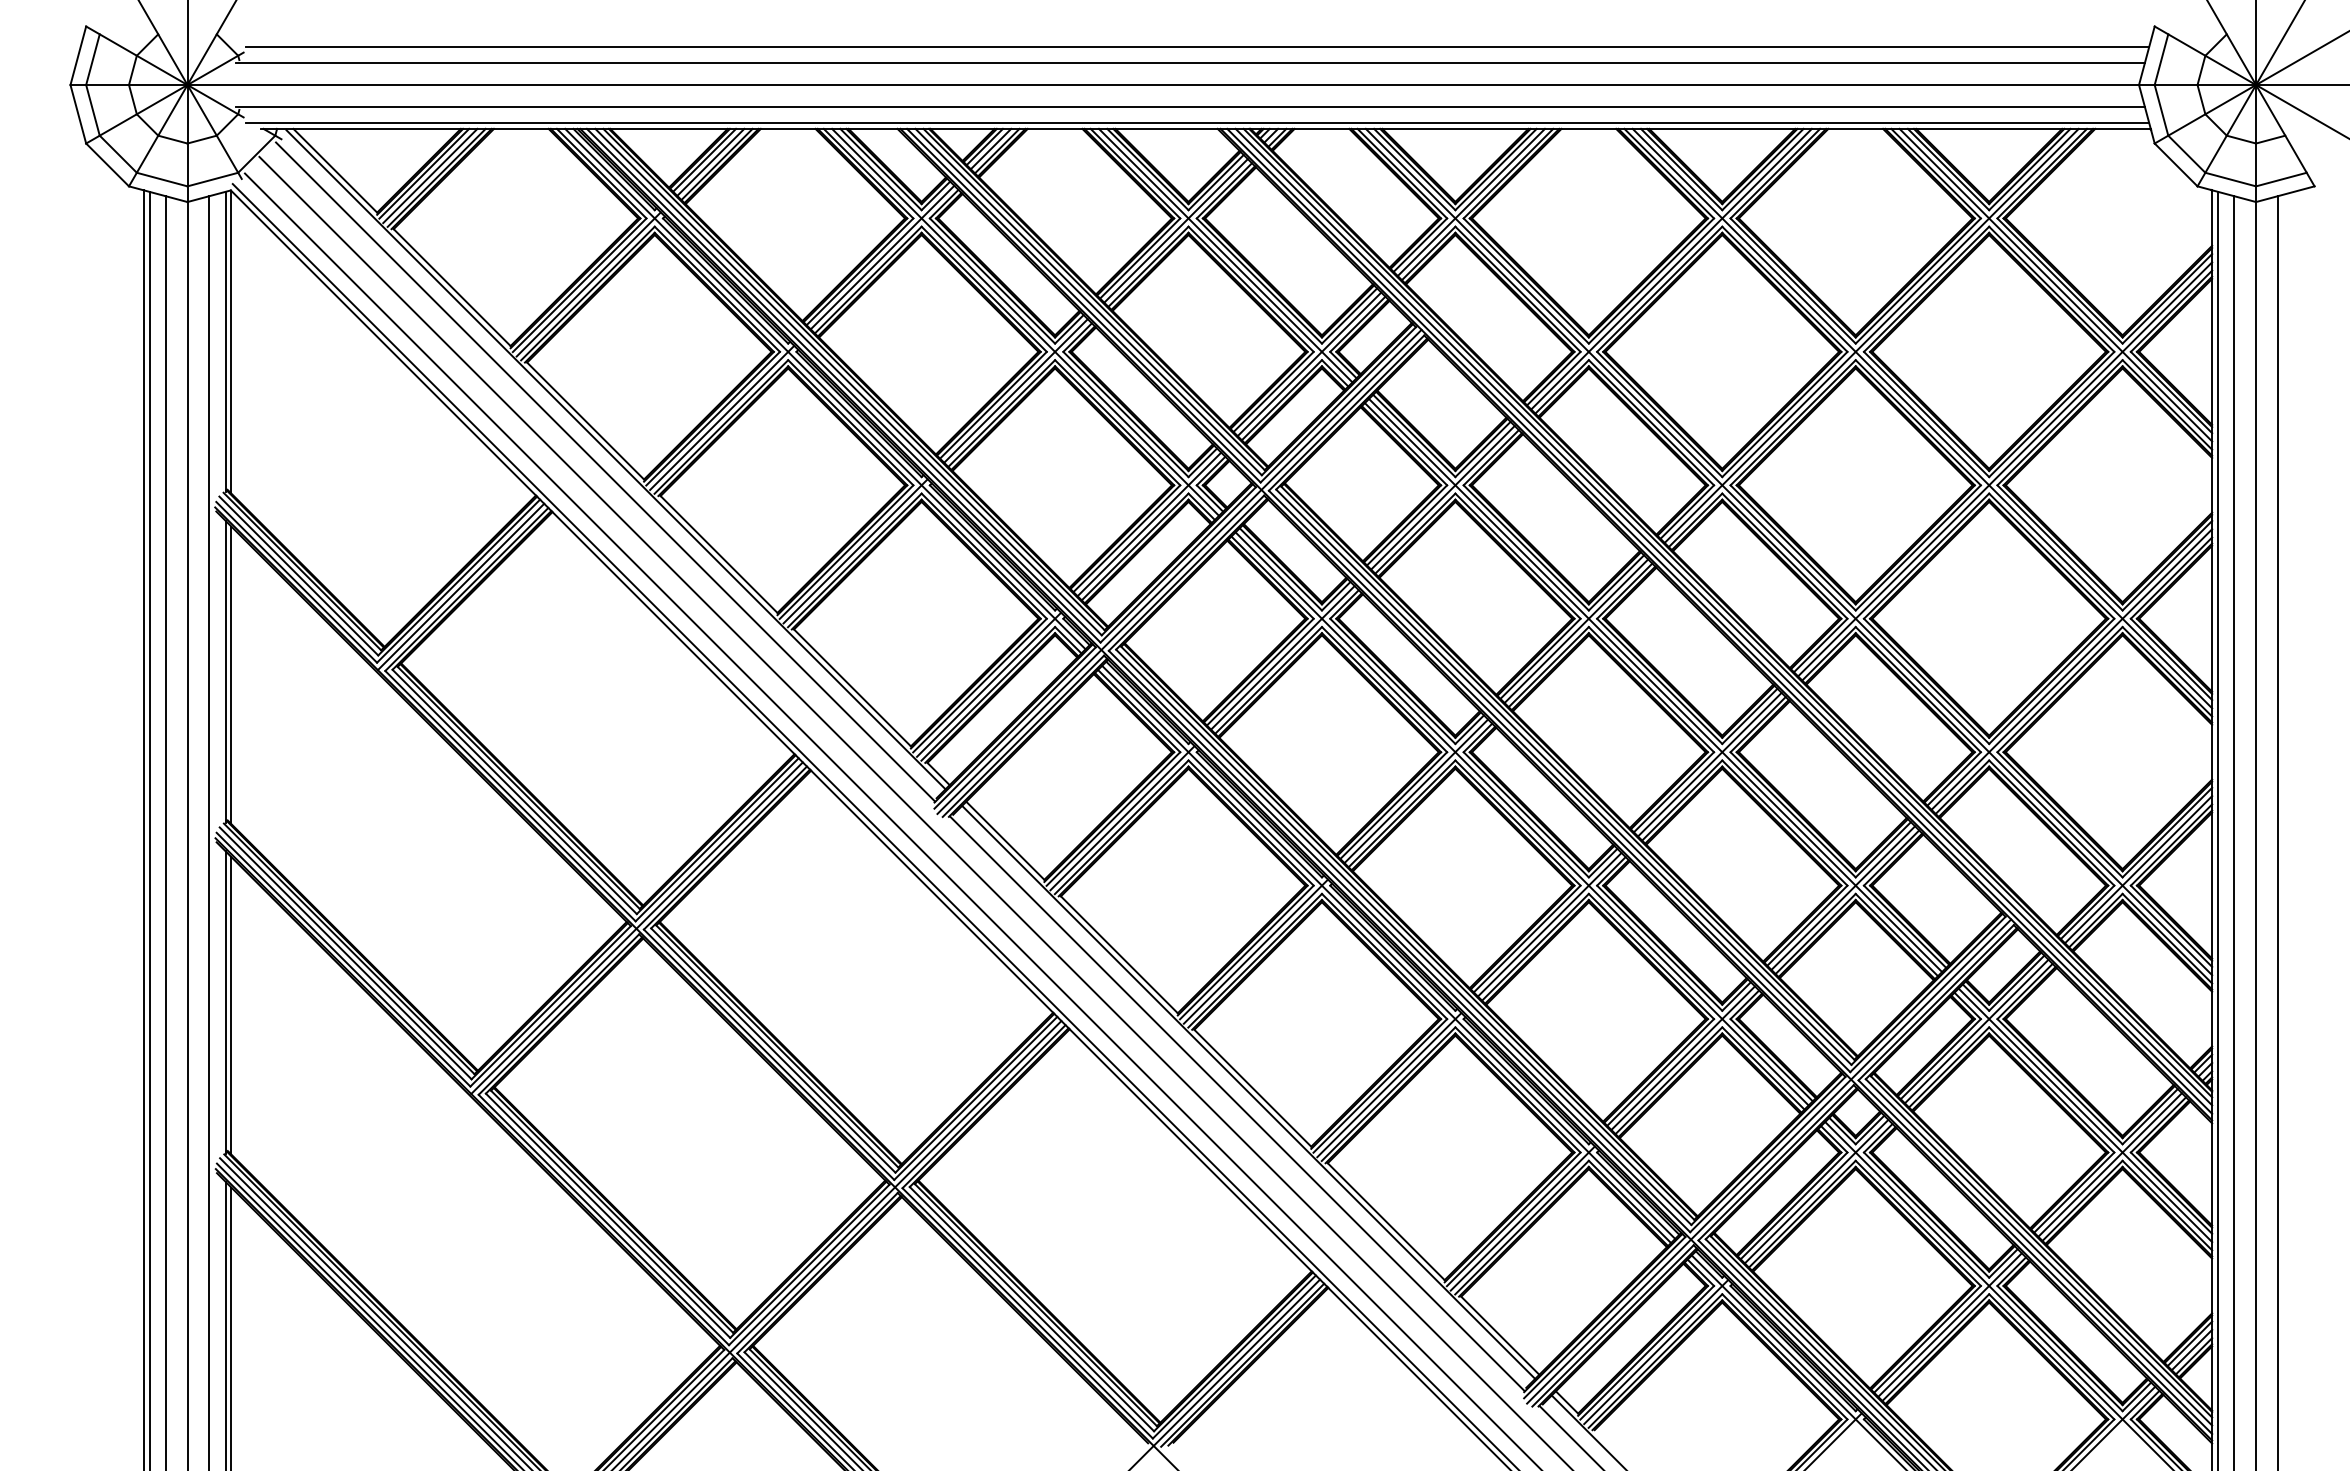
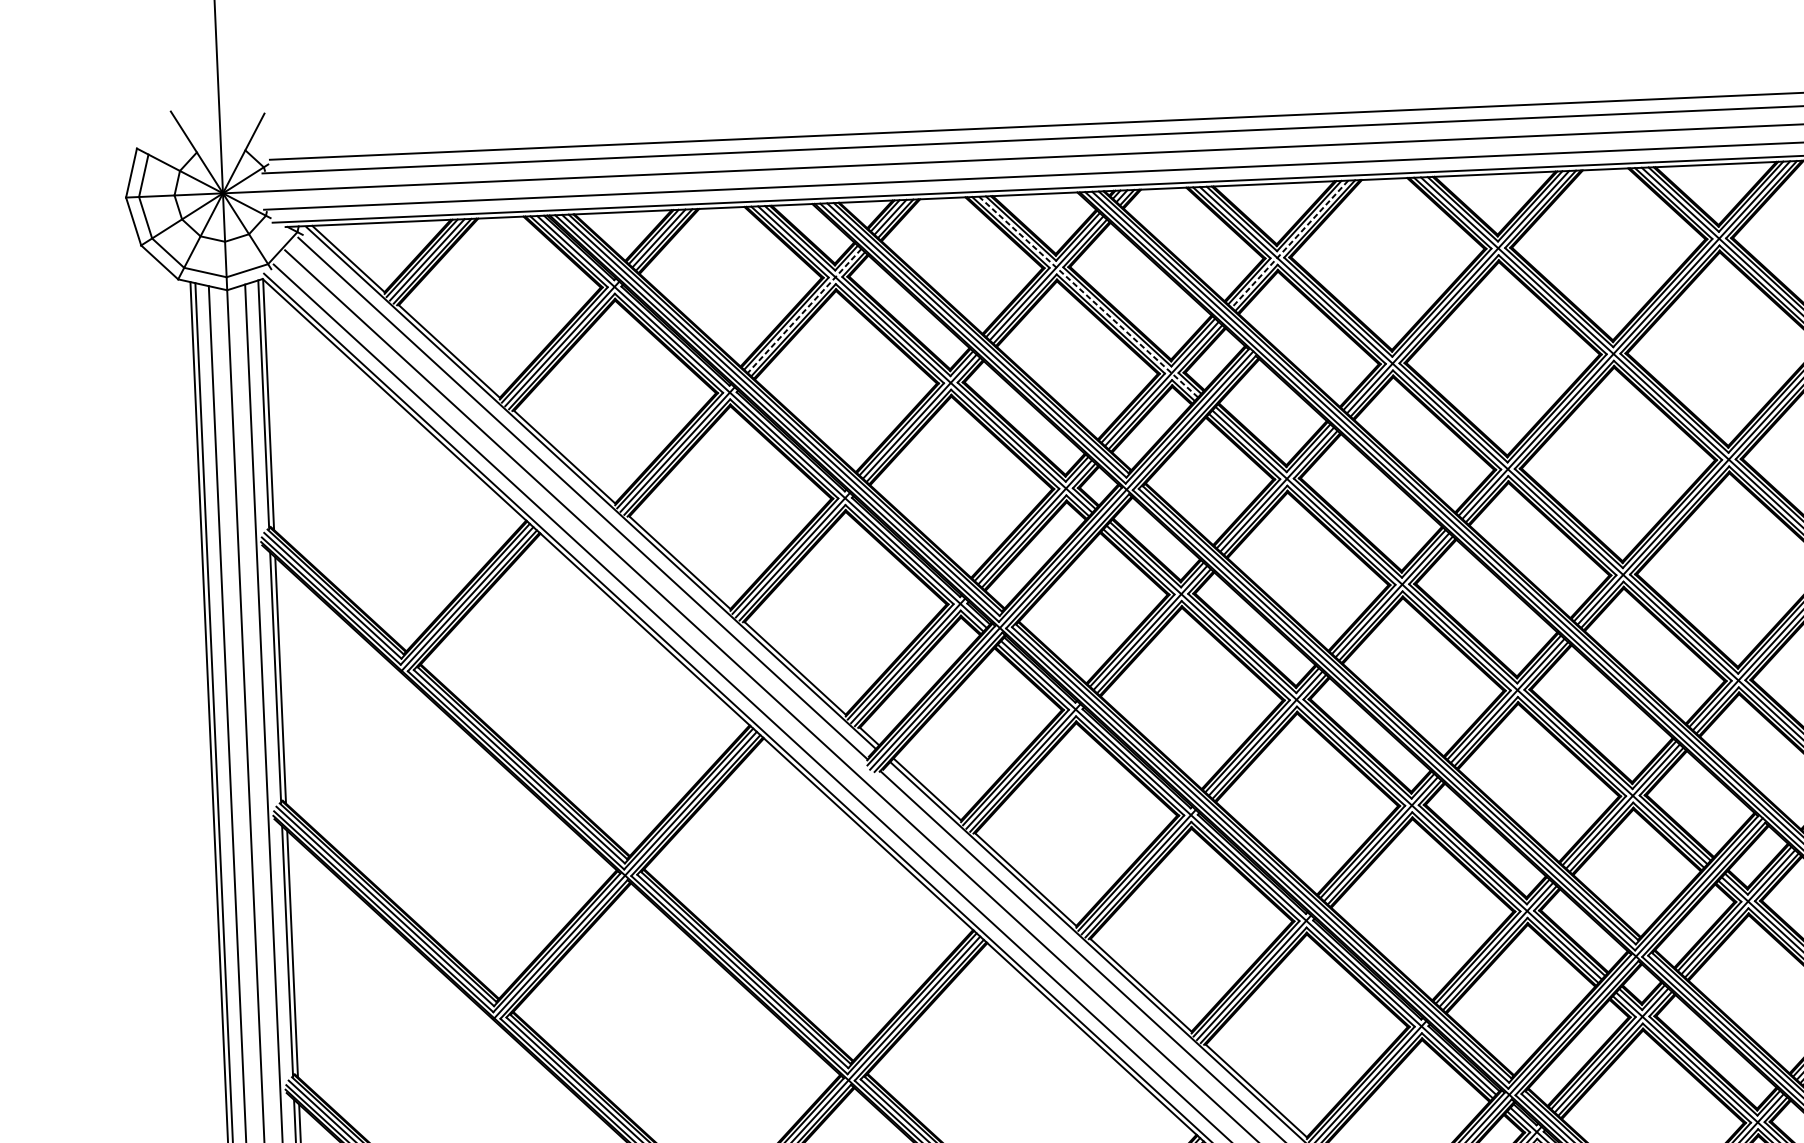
line: (1471, 202) -> (1290, 244), solid -> dashed
line: (1225, 255) -> (1088, 296), solid -> dashed
line: (882, 257) -> (804, 311), solid -> dashed

